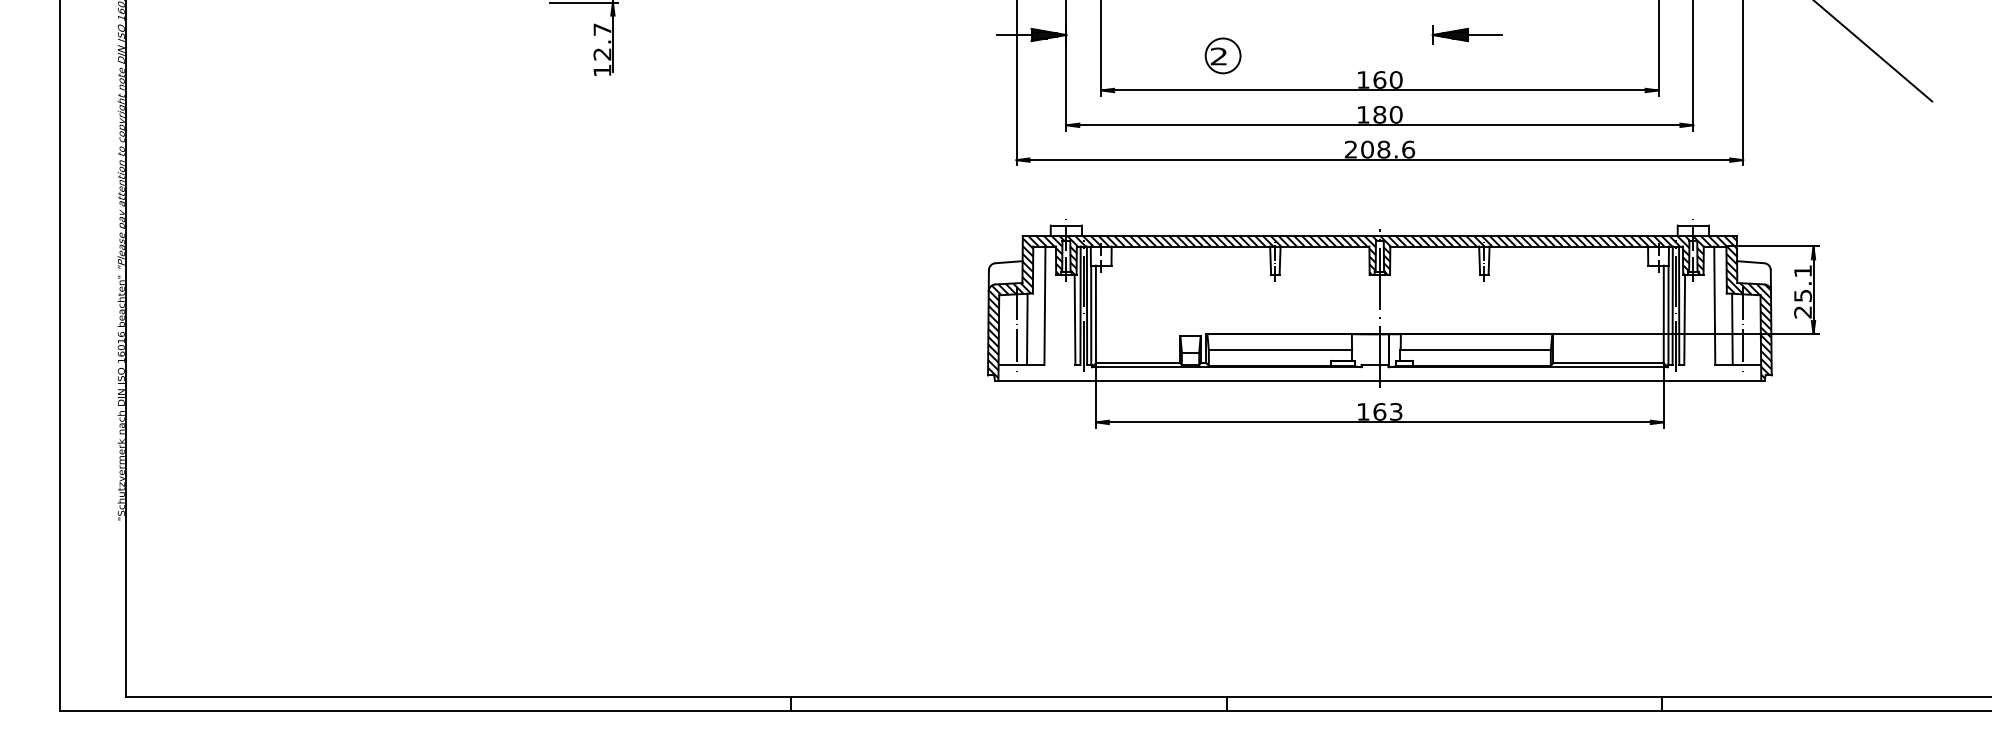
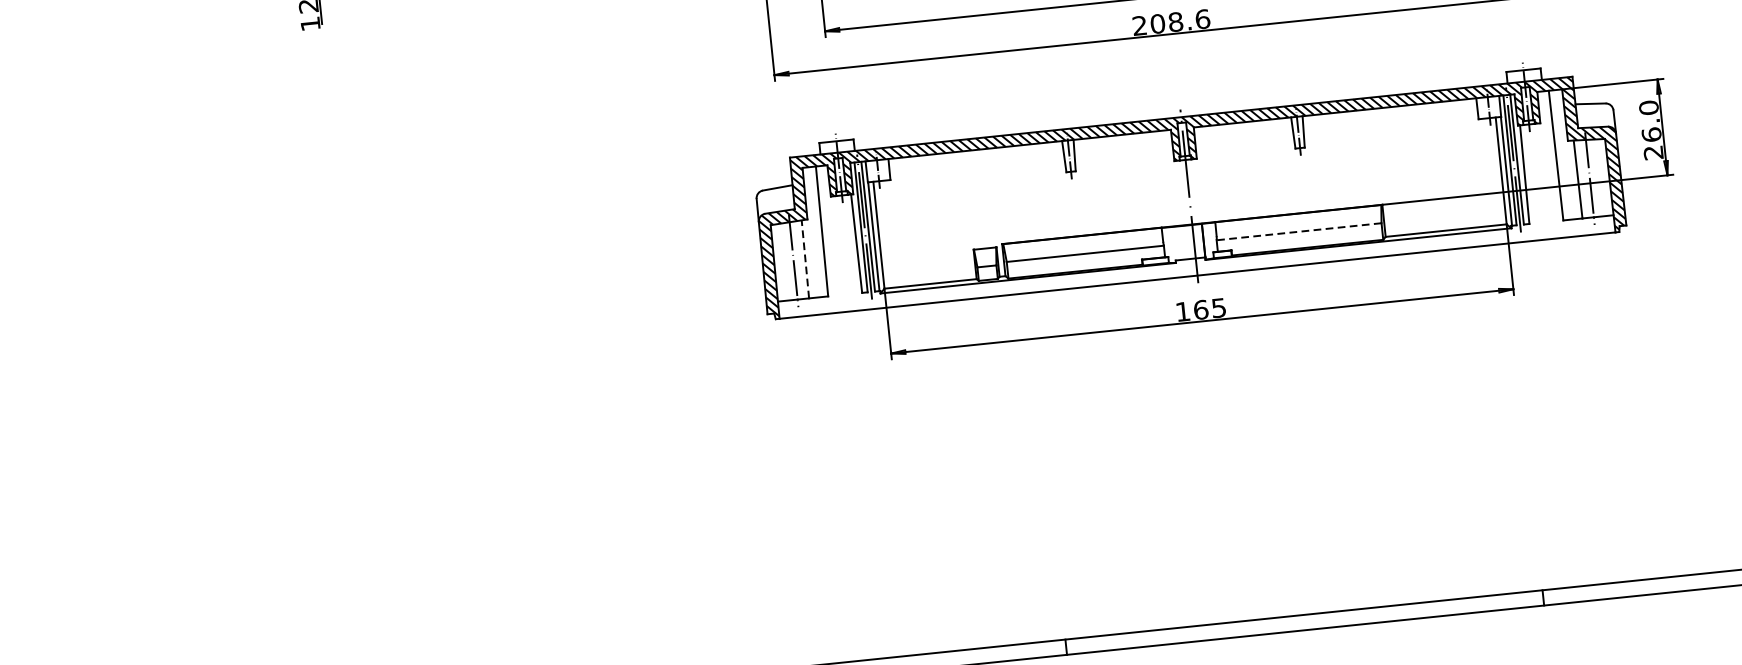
text: (1803, 283) -> (1650, 121), 25.1 -> 26.0
line: (1027, 329) -> (805, 259), solid -> dashed
line: (1475, 350) -> (1298, 231), solid -> dashed
text: (1396, 411) -> (1219, 307), 163 -> 165

